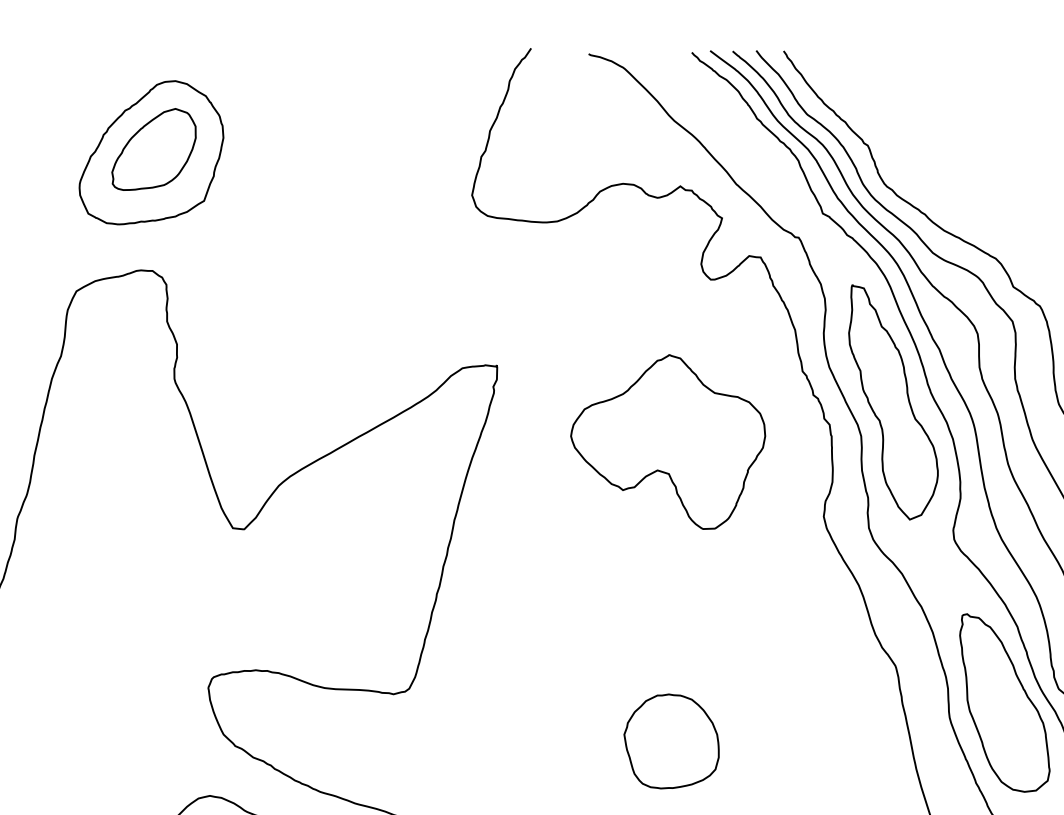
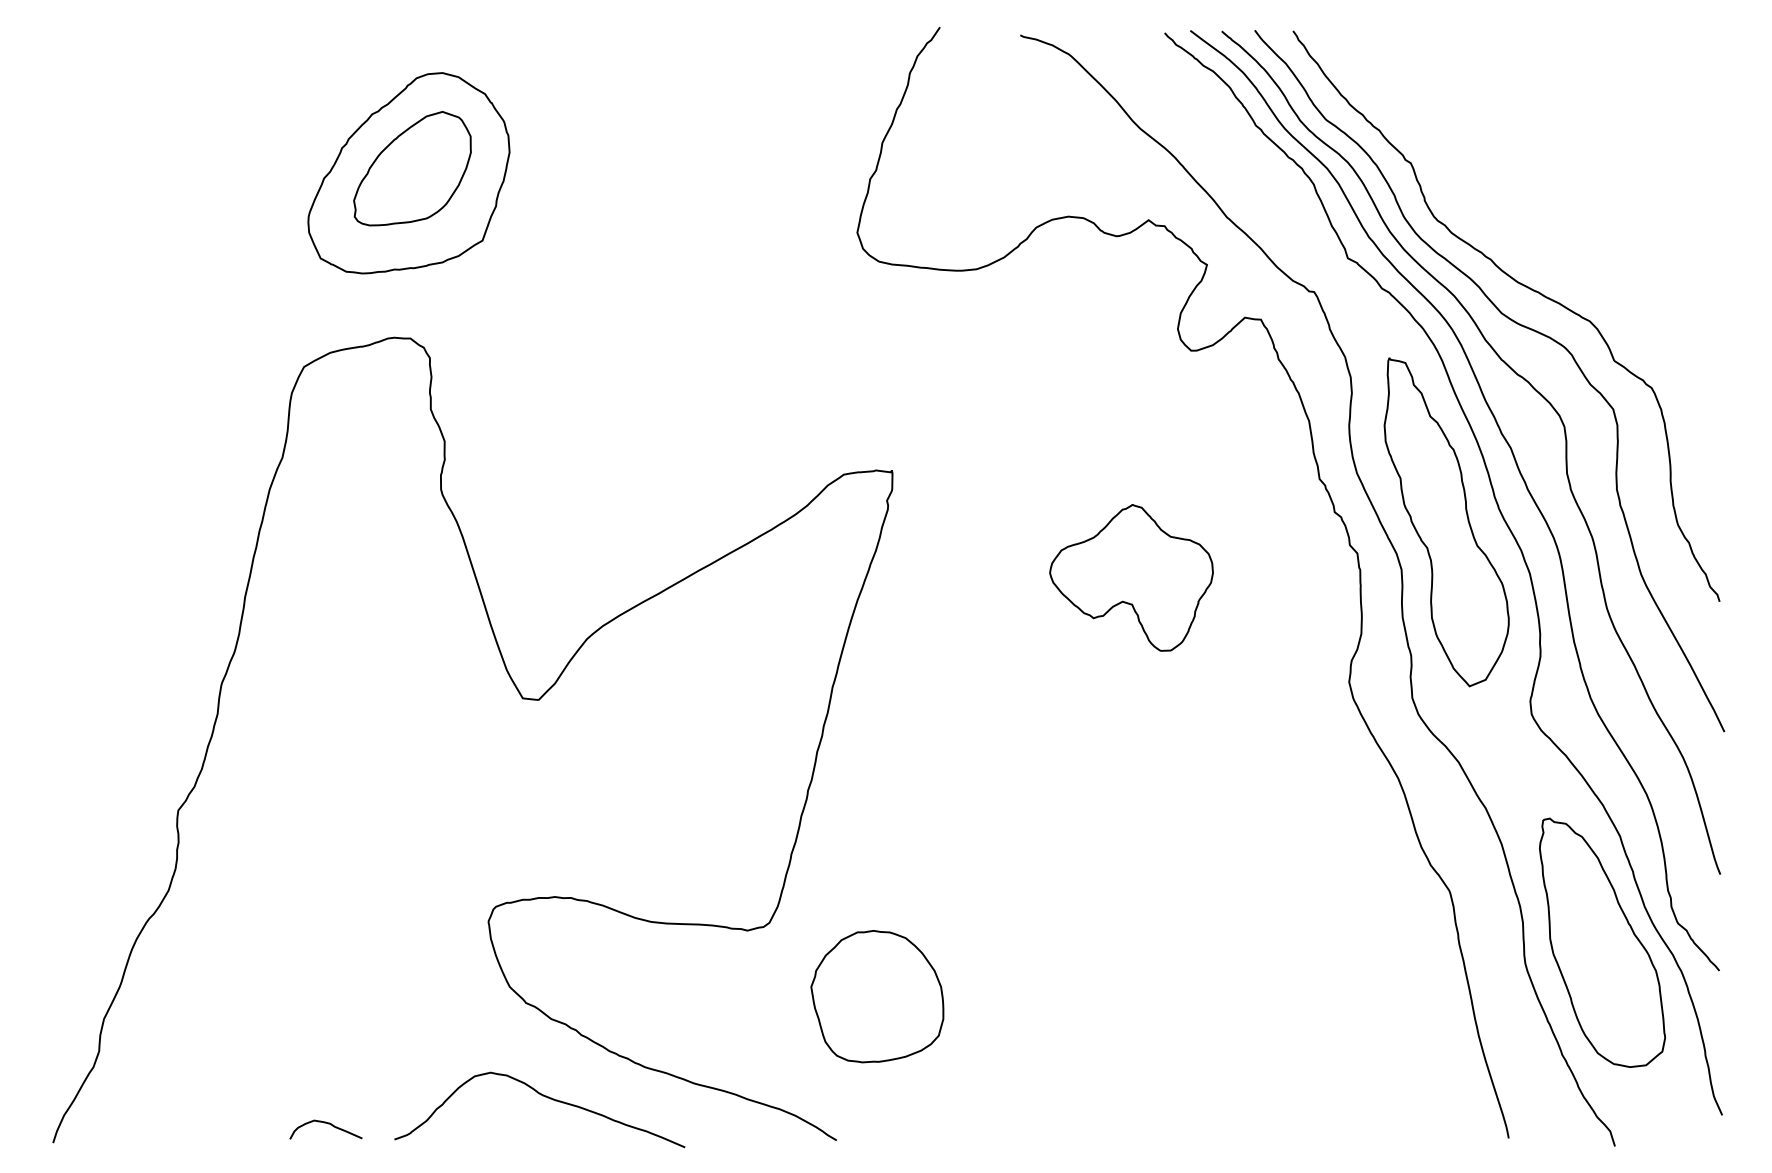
part: (668, 441) -> (1131, 577), size x0.6
part: (671, 741) -> (877, 996), moved

